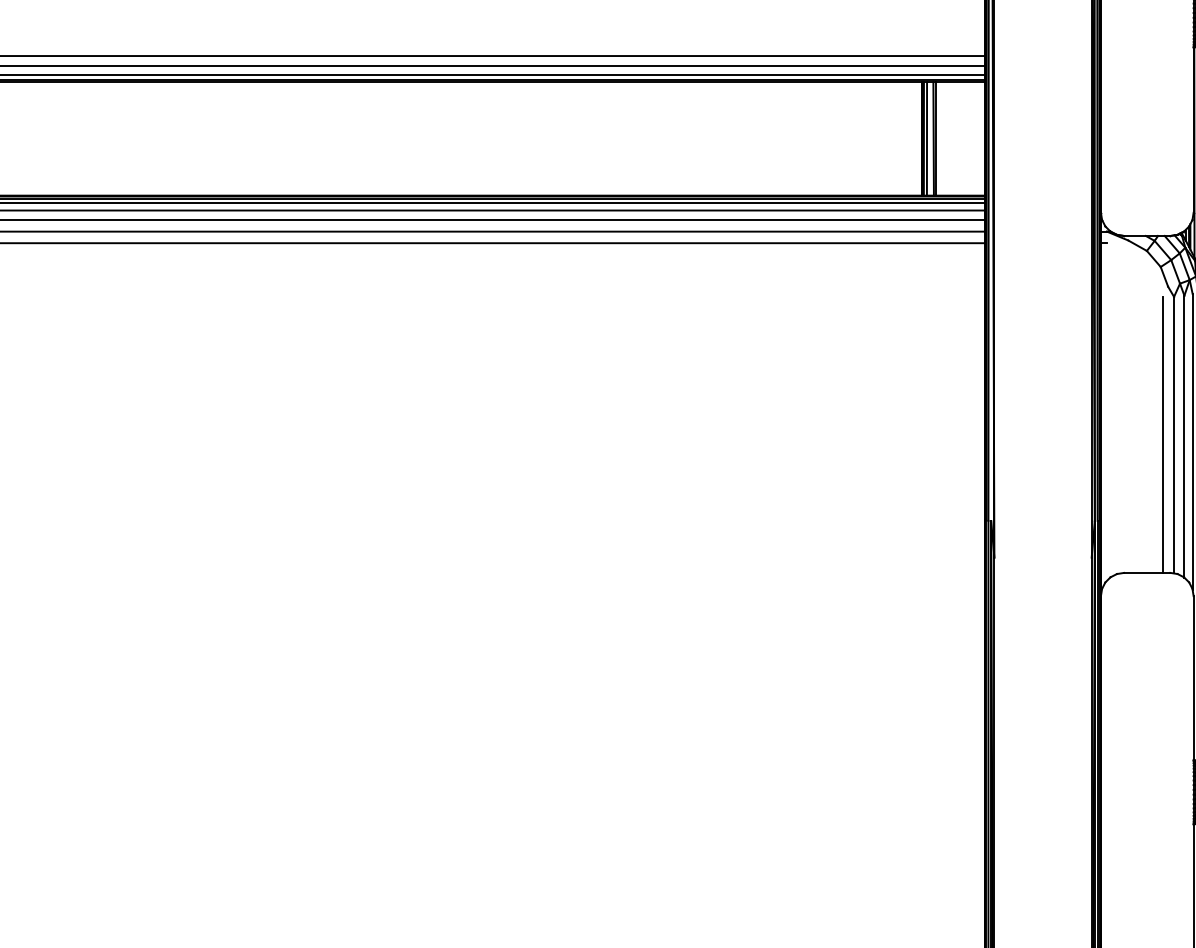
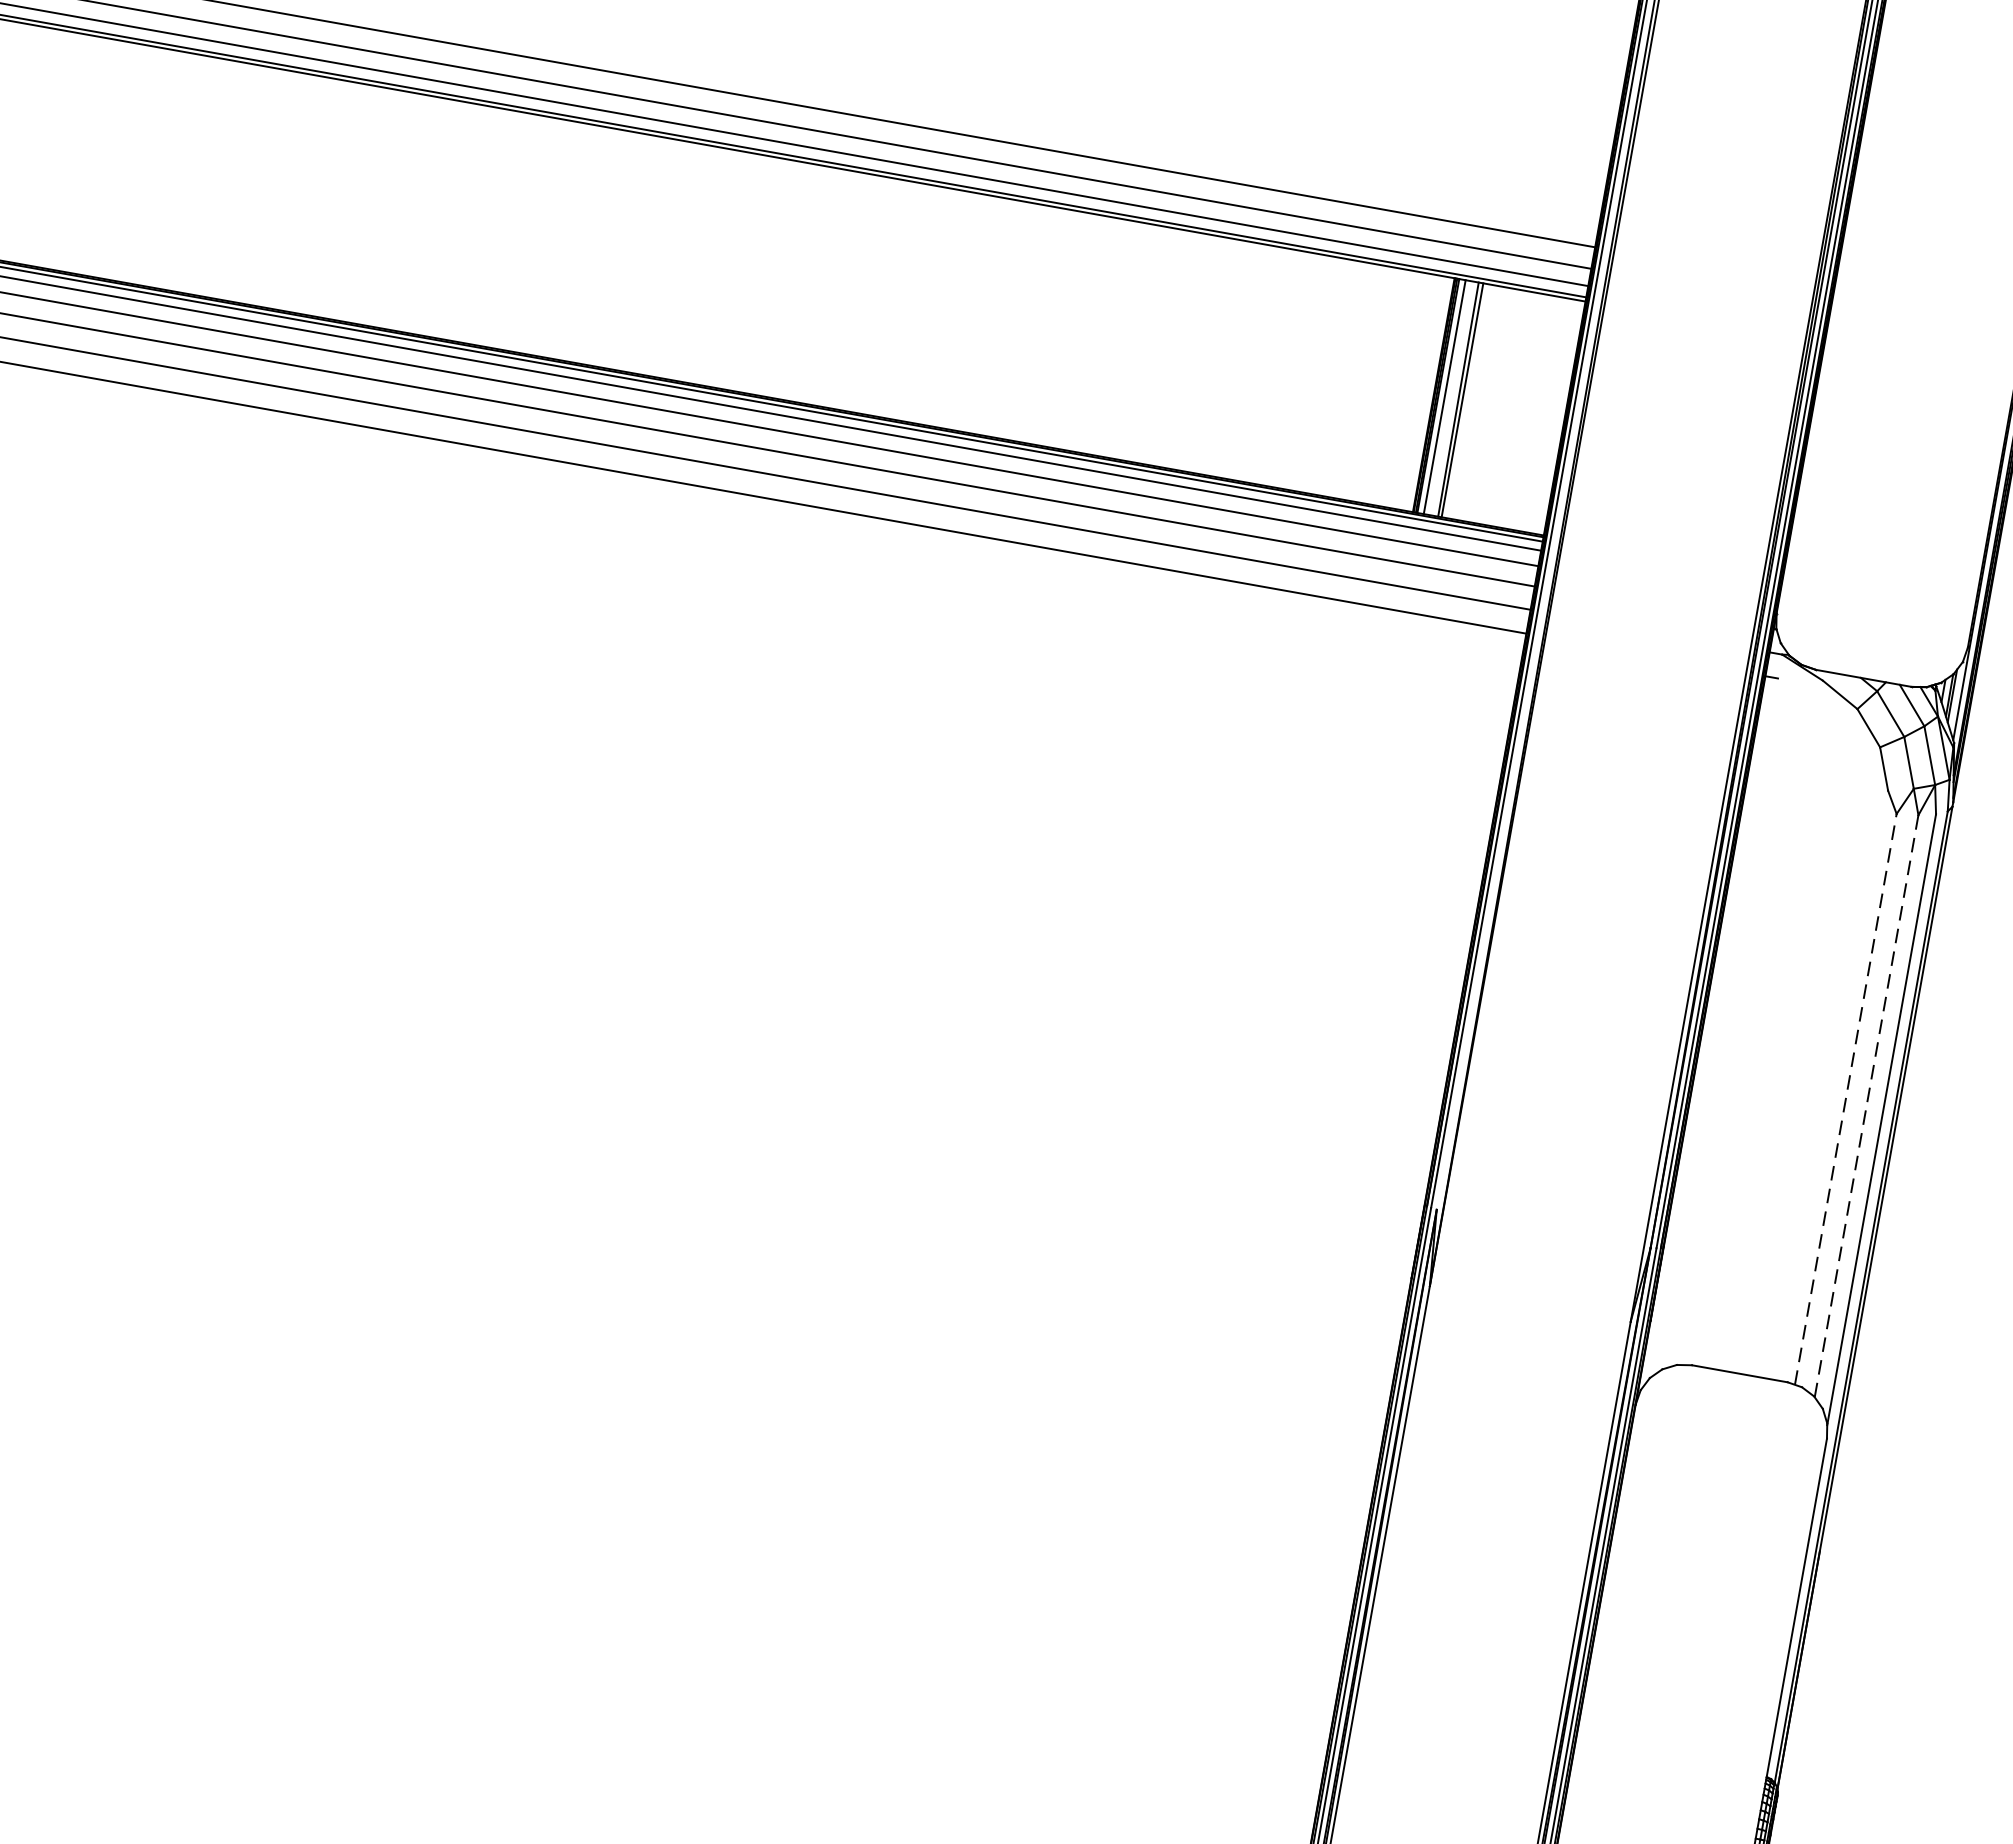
line: (1162, 434) -> (1822, 1093), removed
line: (1174, 434) -> (1846, 1098), solid -> dashed
line: (1184, 436) -> (1866, 1105), solid -> dashed

